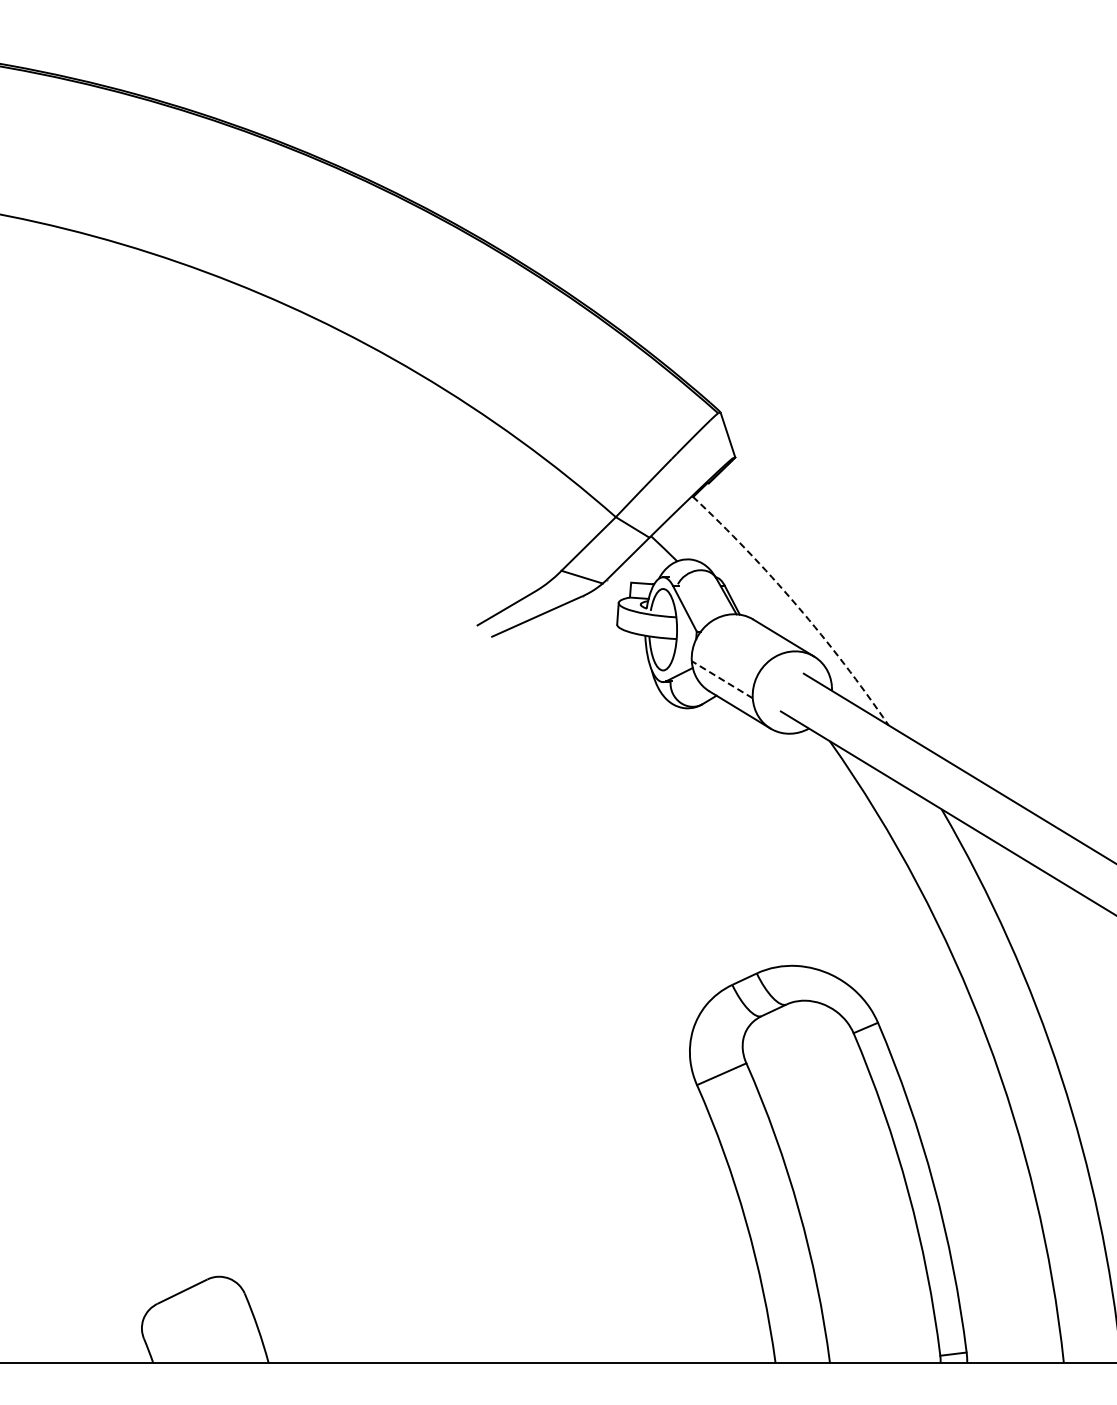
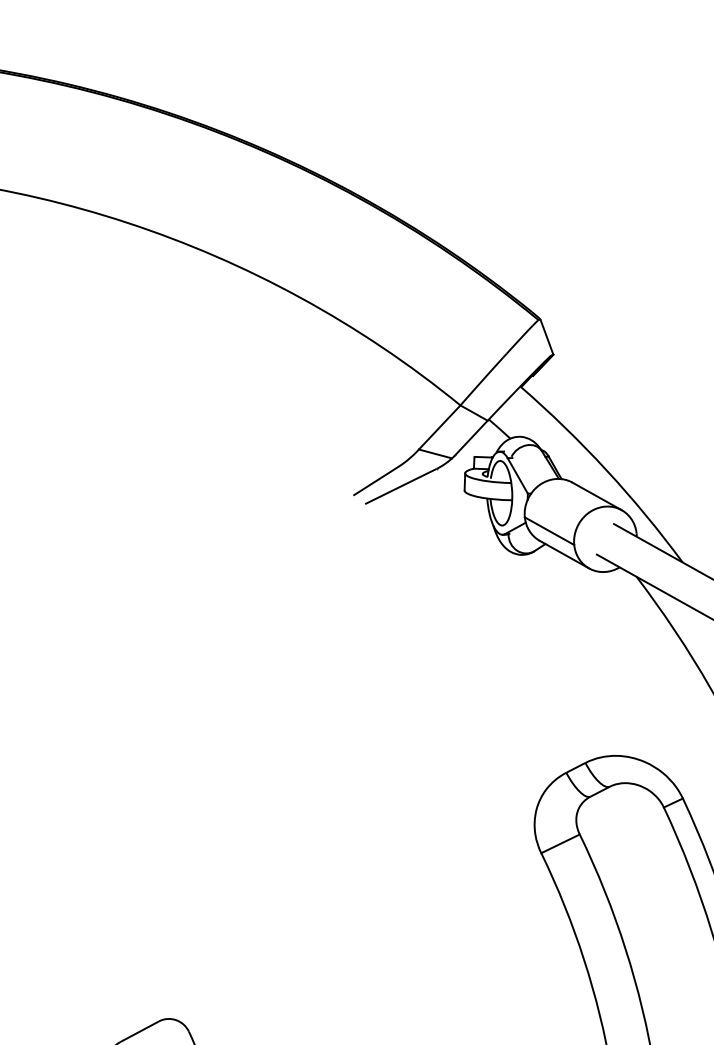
arc: (796, 605) -> (606, 470), dashed -> solid
line: (722, 679) -> (549, 530), dashed -> solid

